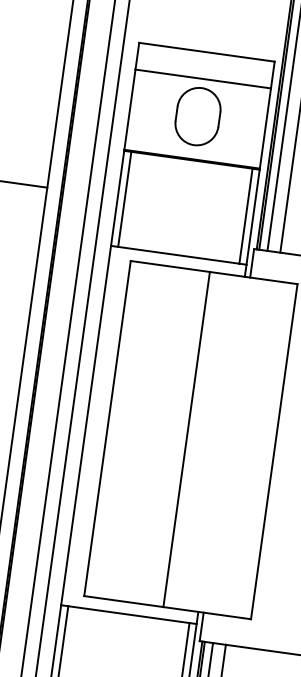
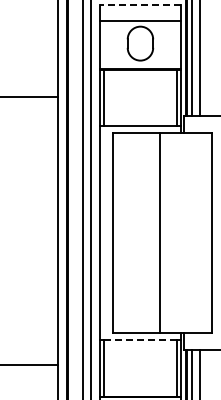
line: (205, 52) -> (139, 5), solid -> dashed
line: (127, 615) -> (139, 340), solid -> dashed

